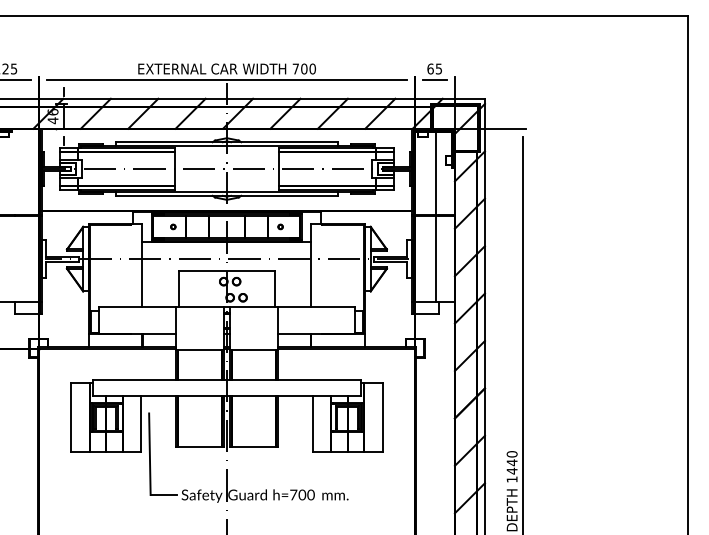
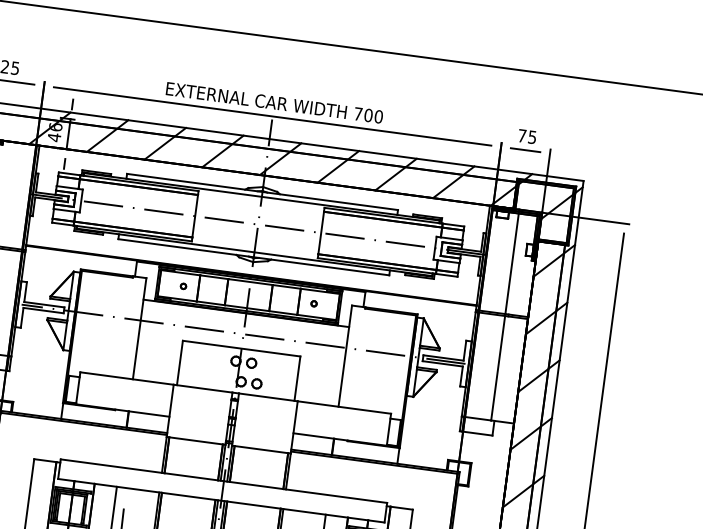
text: (430, 68) -> (522, 135), 65 -> 75

